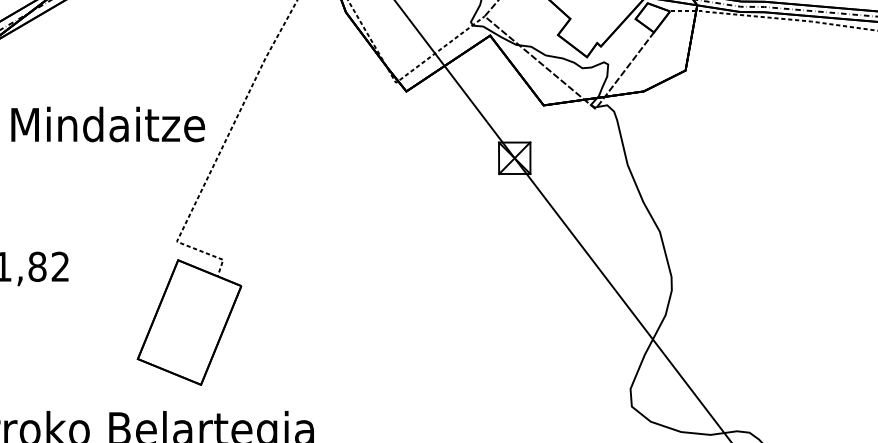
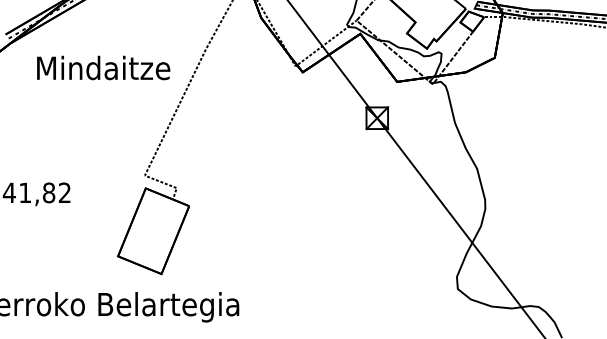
text: (107, 123) -> (103, 67), moved

